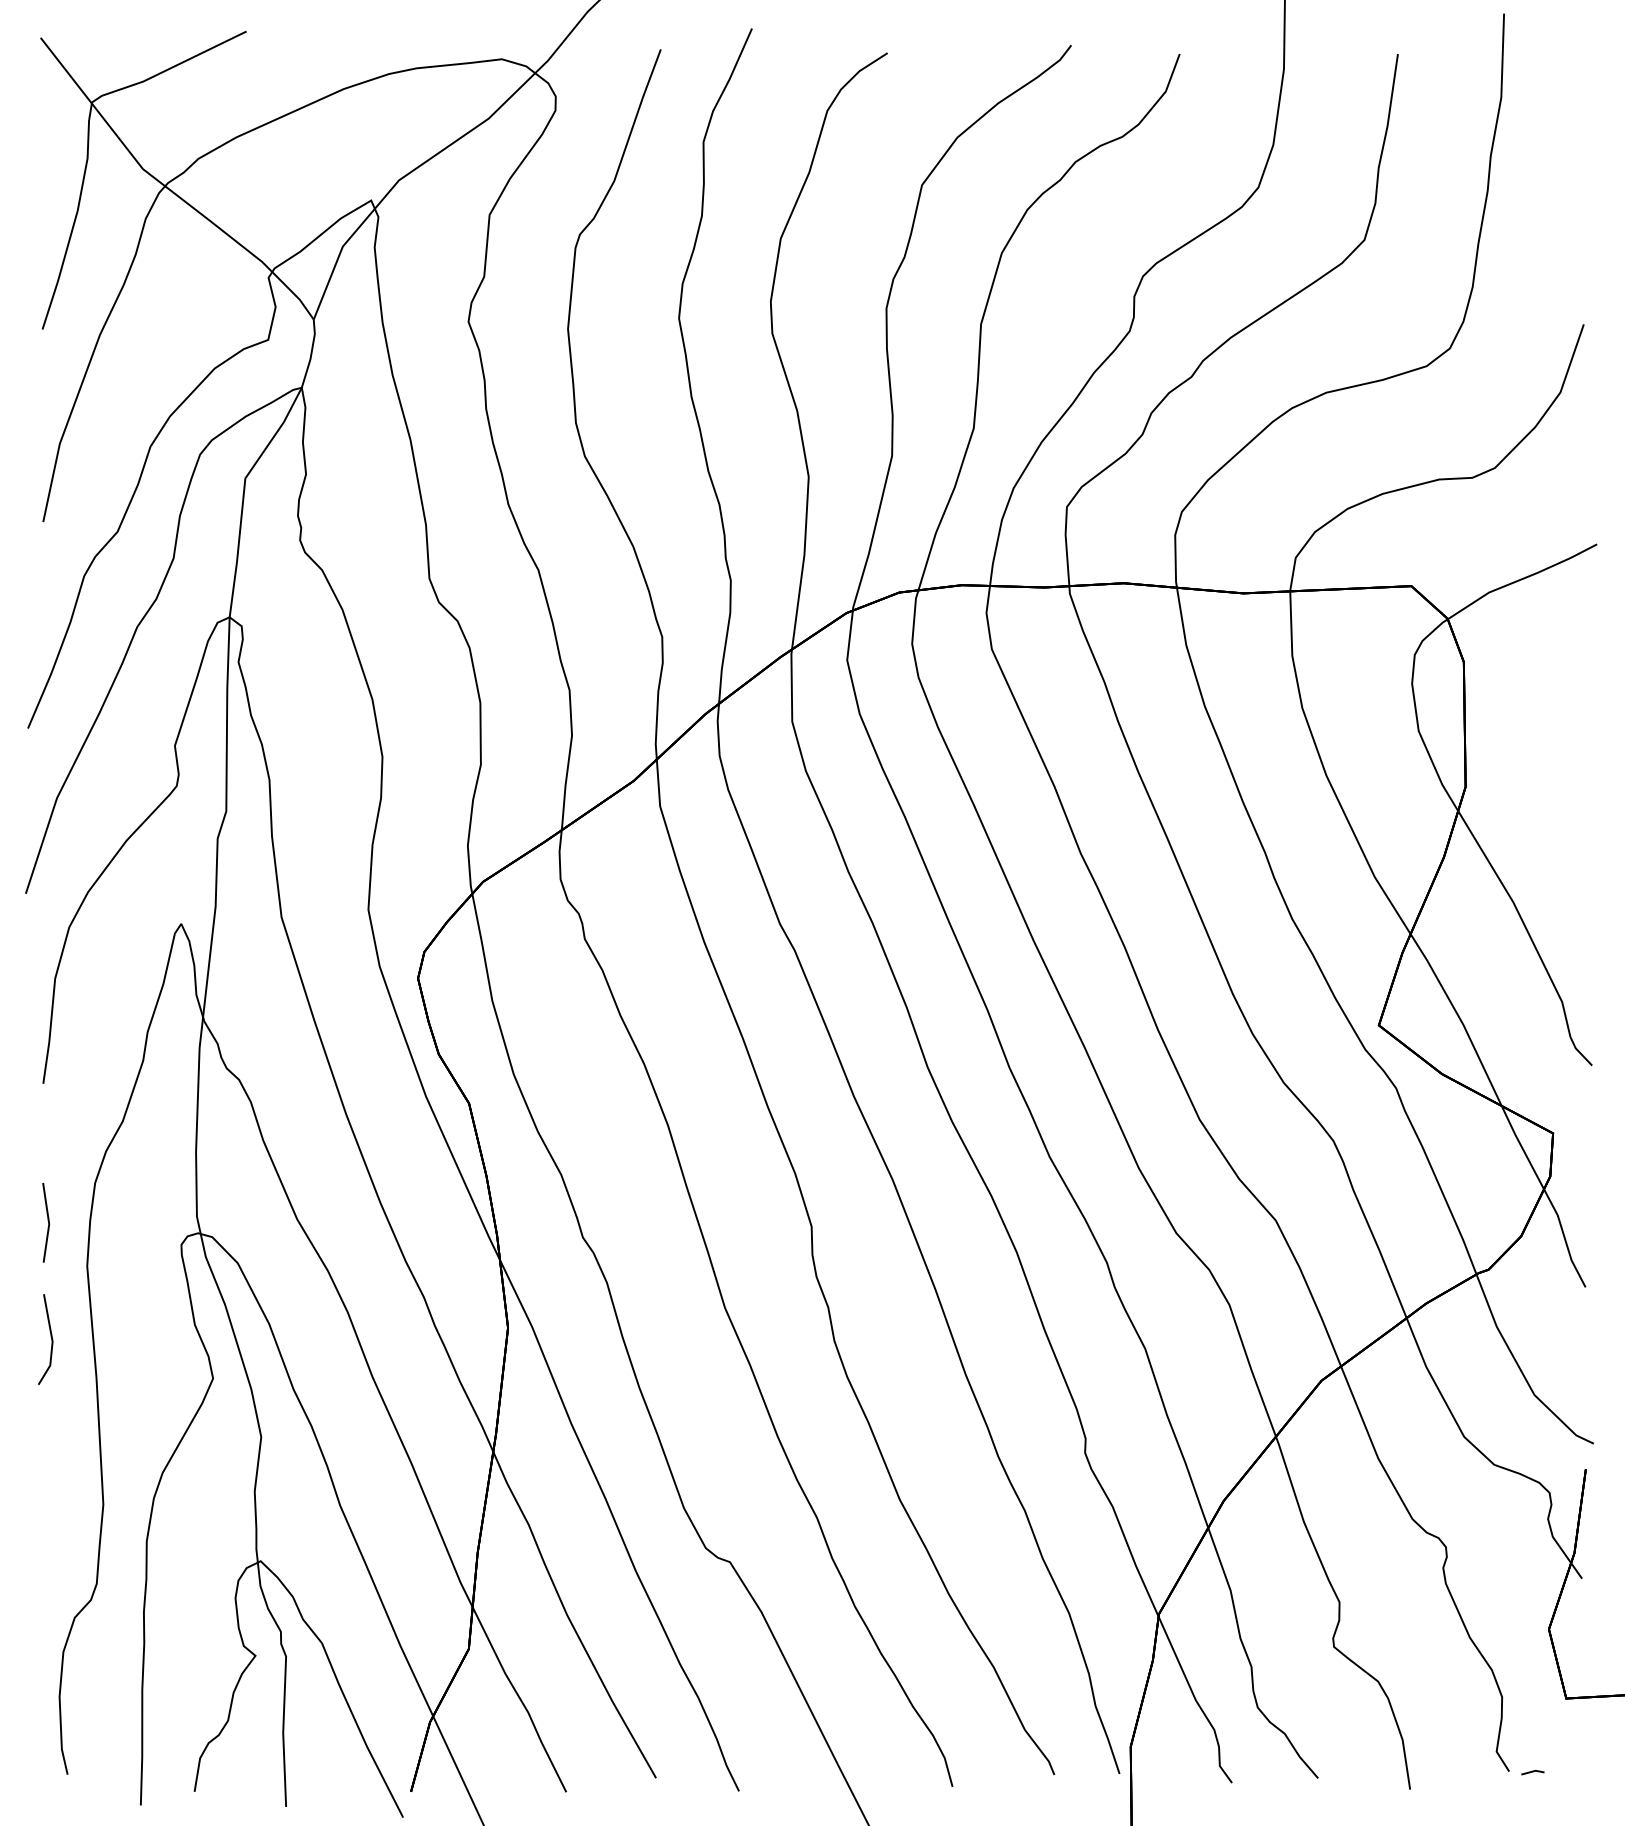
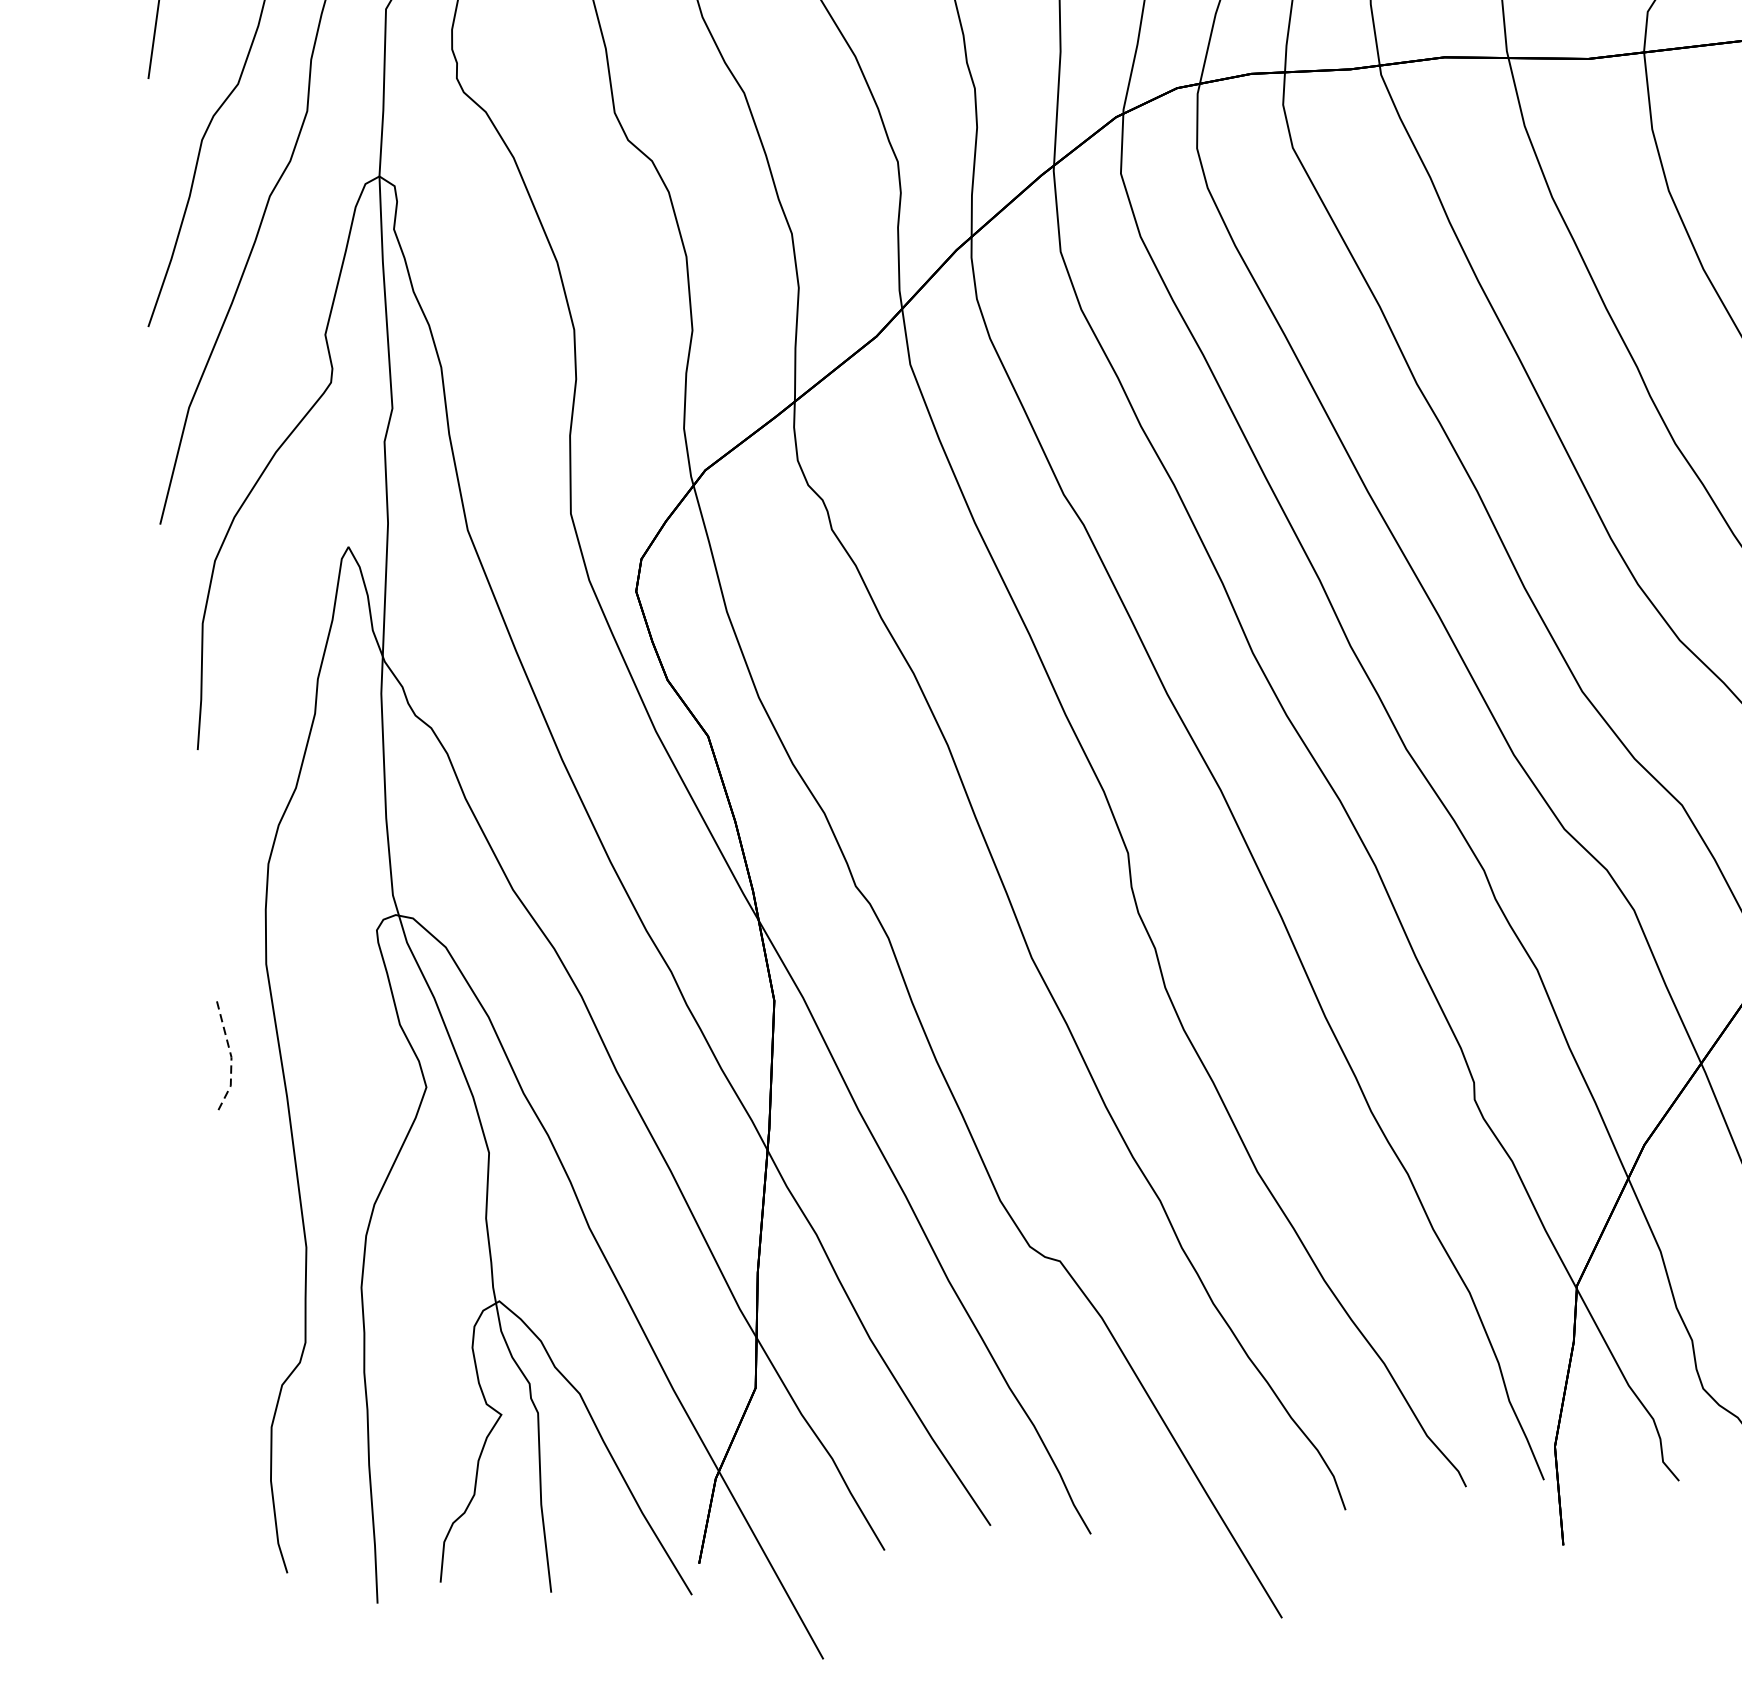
line: (47, 1221) -> (214, 914), removed
line: (52, 1341) -> (231, 1057), solid -> dashed

